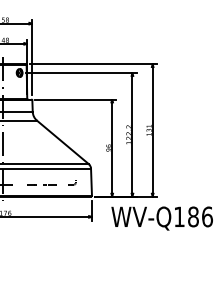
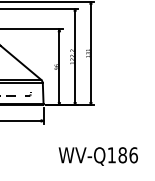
text: (161, 218) -> (97, 156), moved

